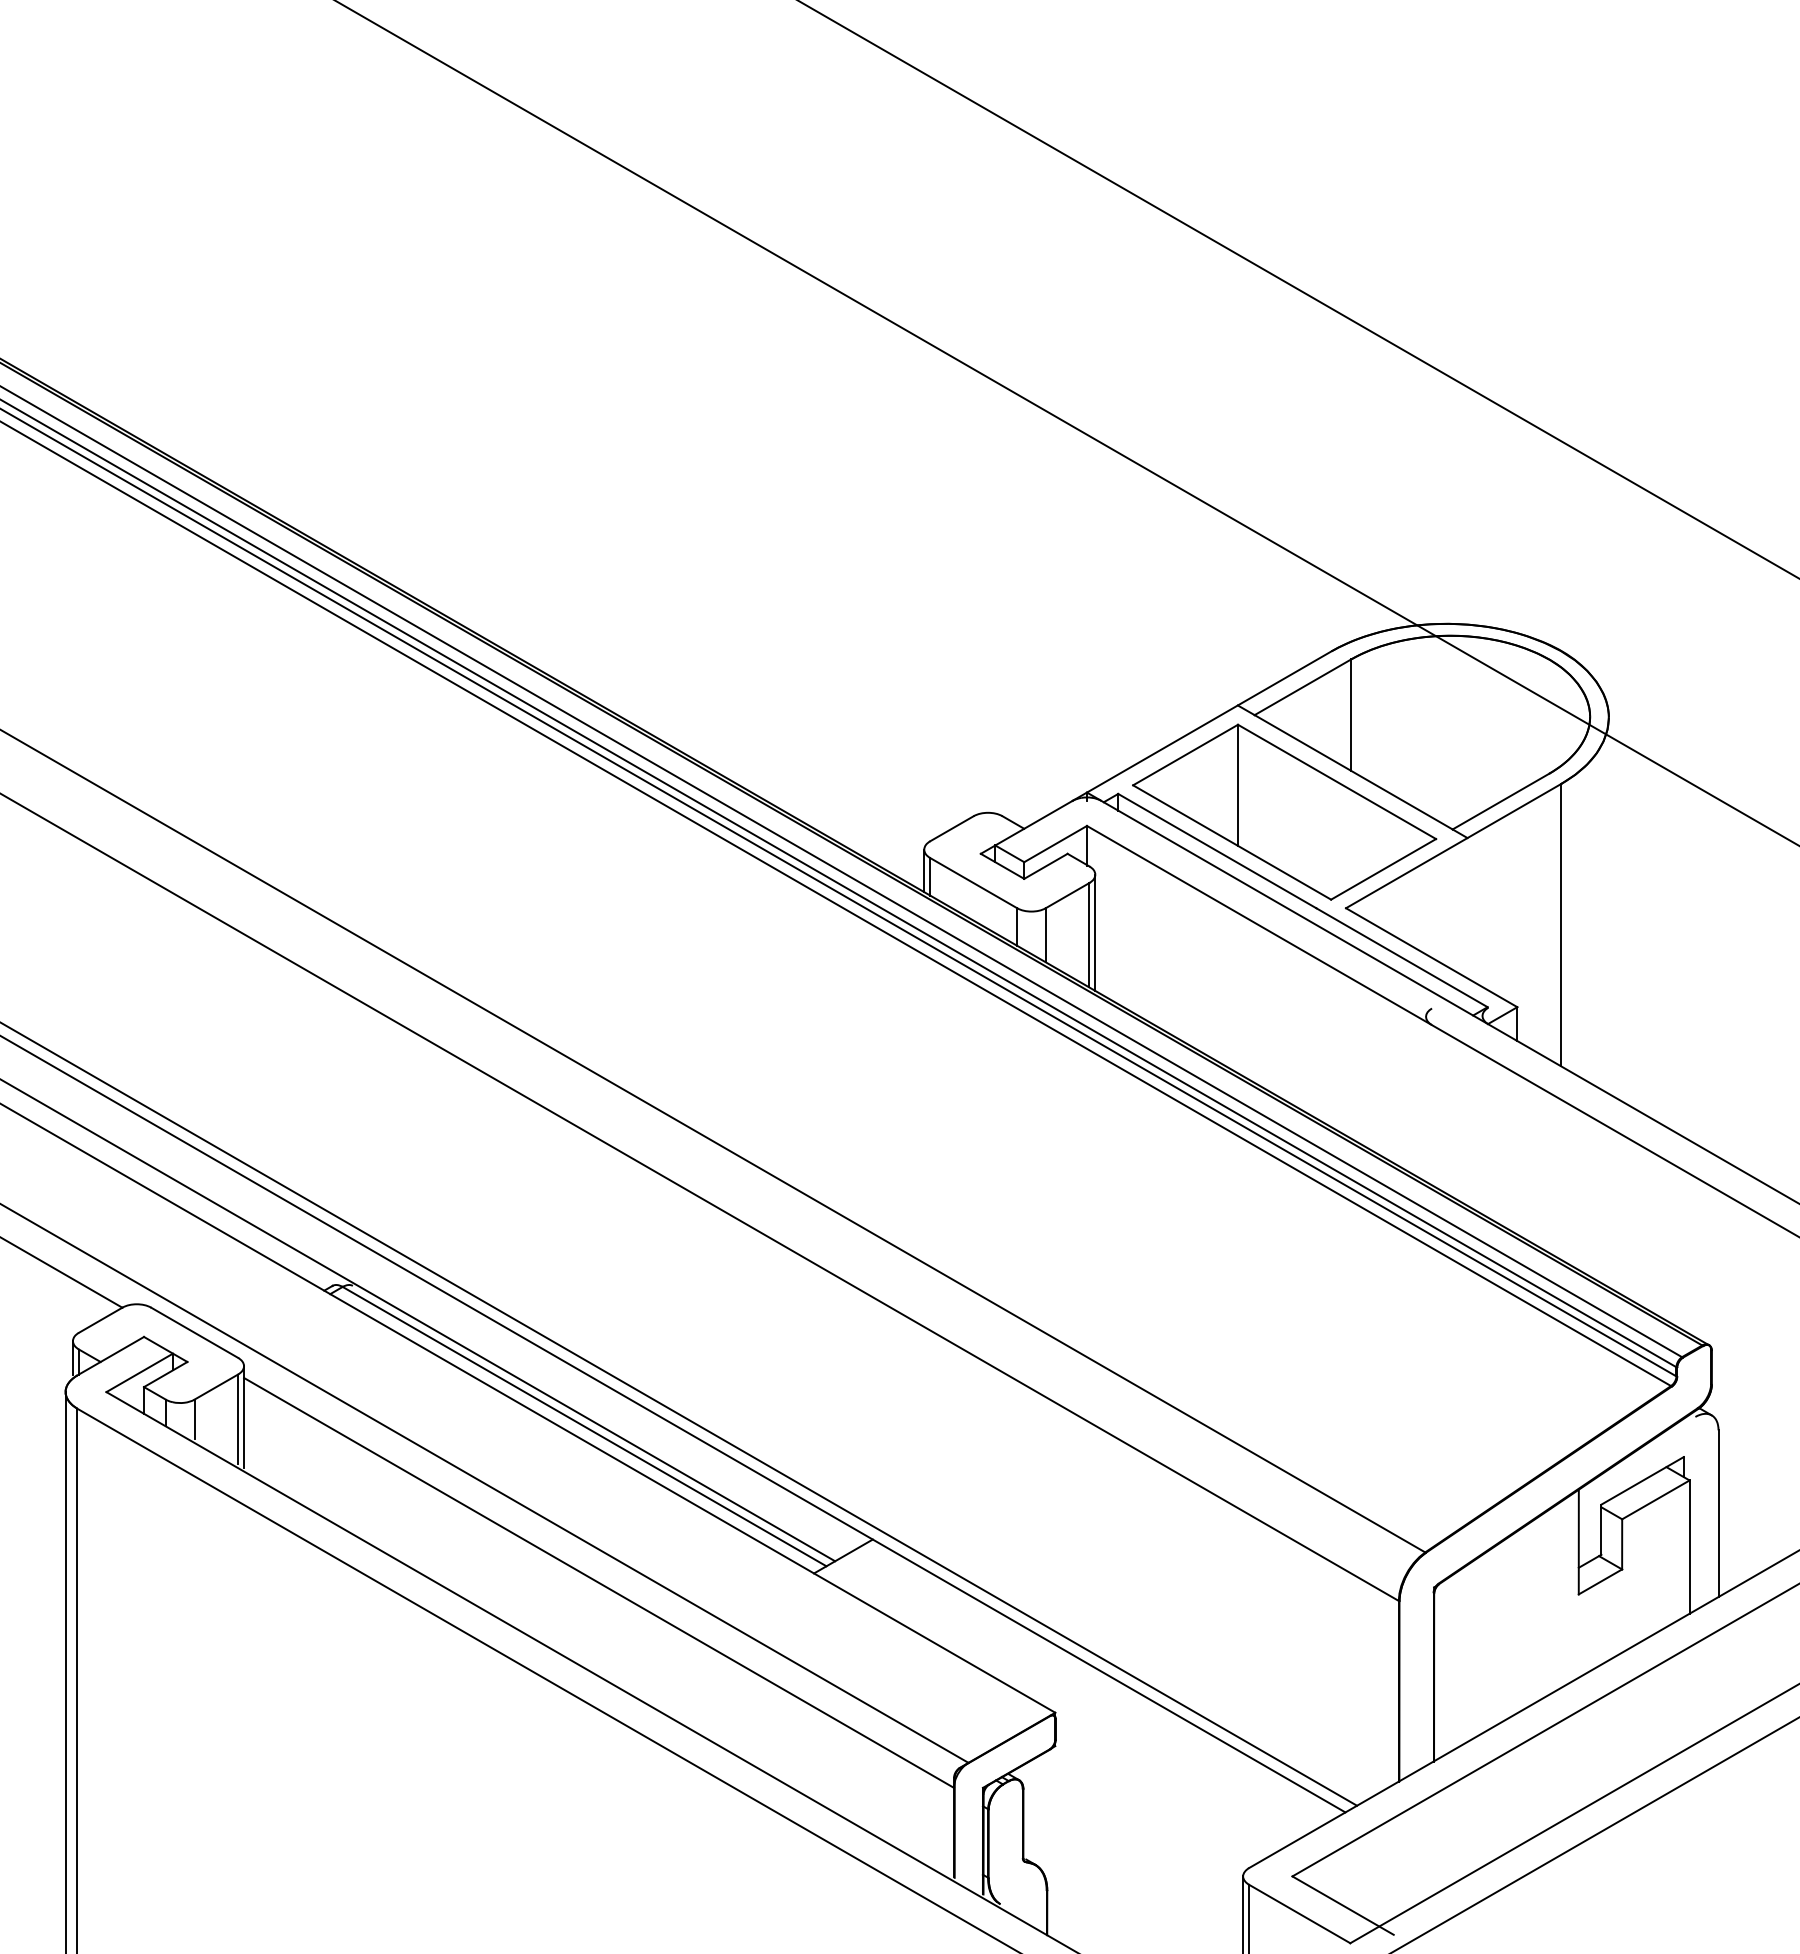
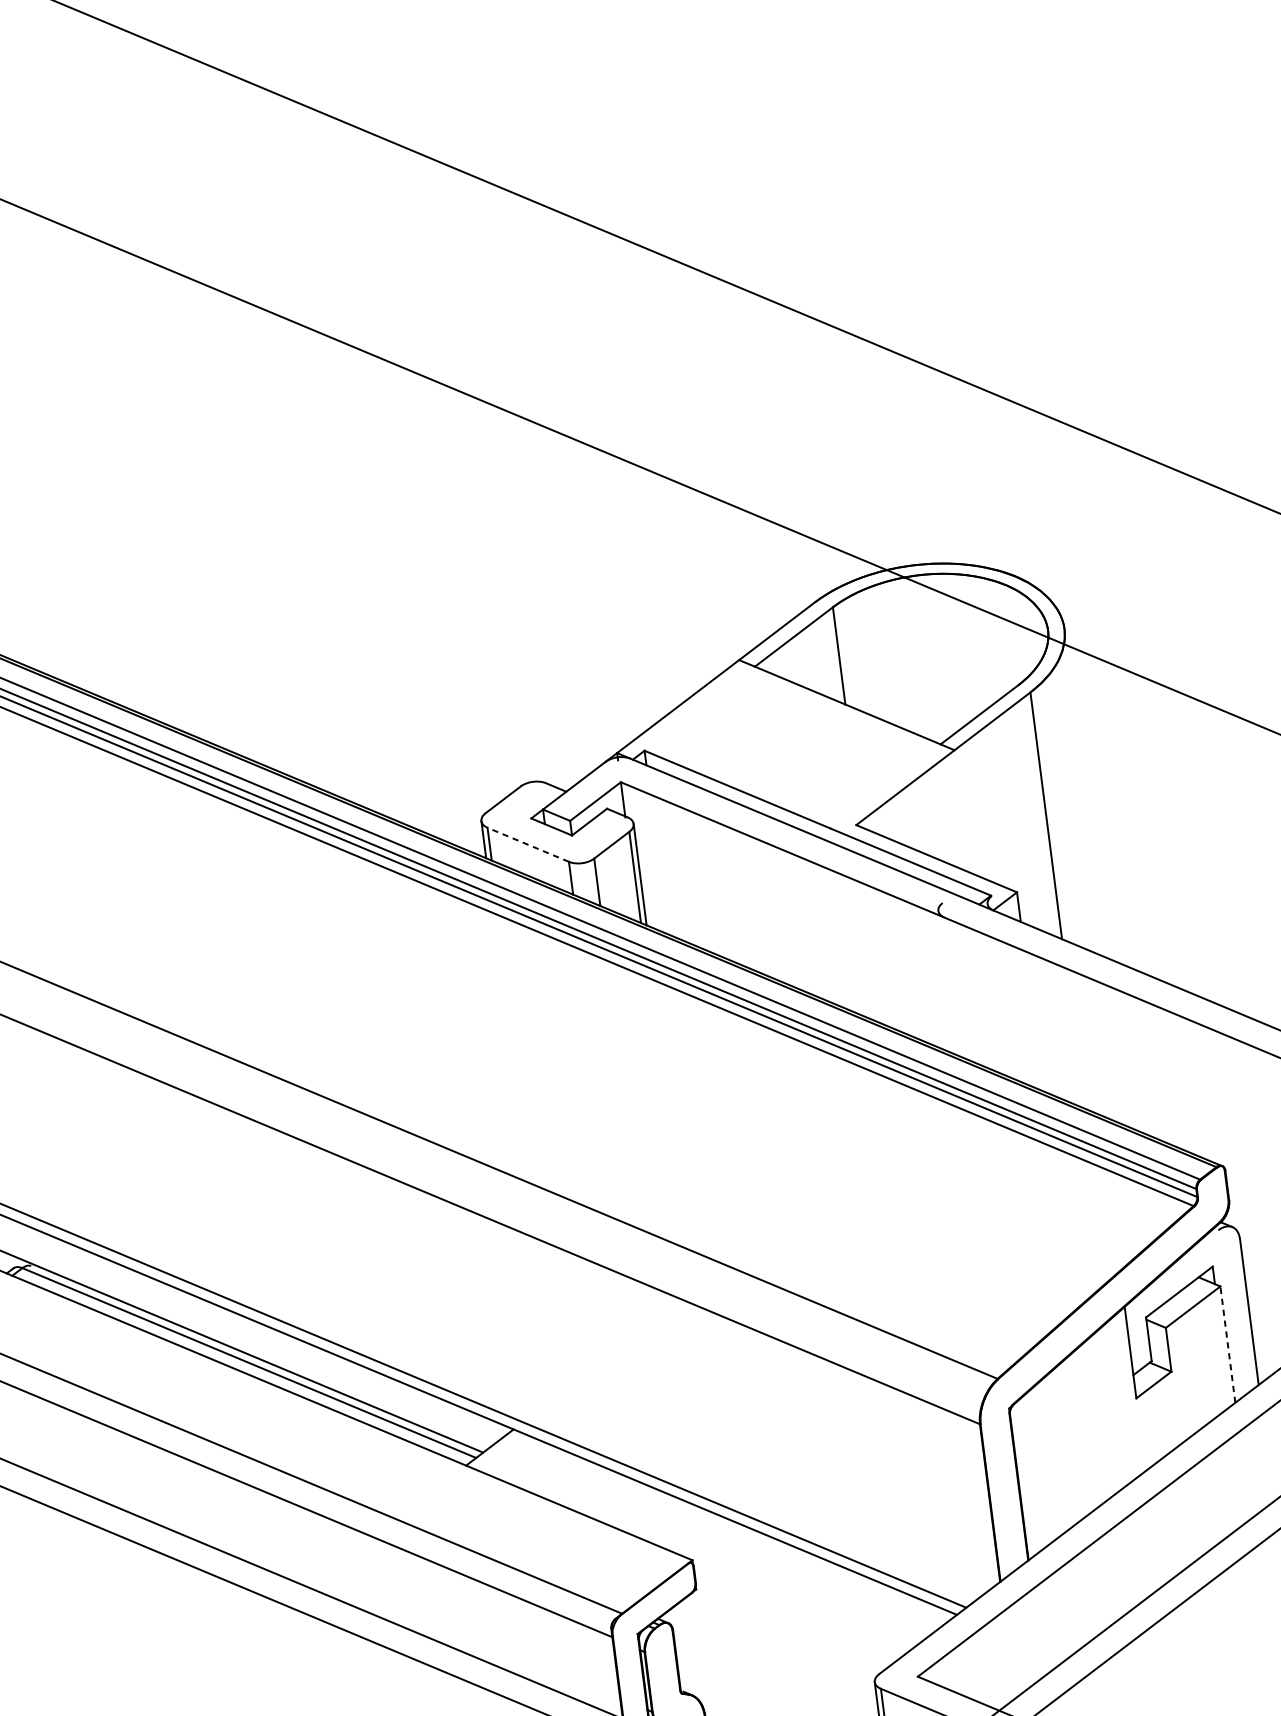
part: (1284, 811) -> (791, 747), removed
line: (973, 882) -> (528, 844), solid -> dashed
line: (1689, 1547) -> (1227, 1345), solid -> dashed

